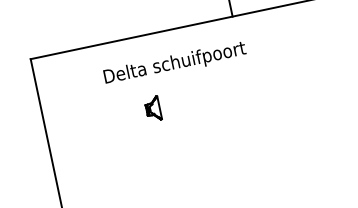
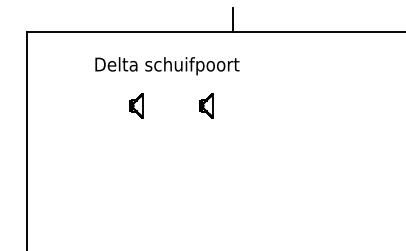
part: (221, 94) -> (206, 105), added

